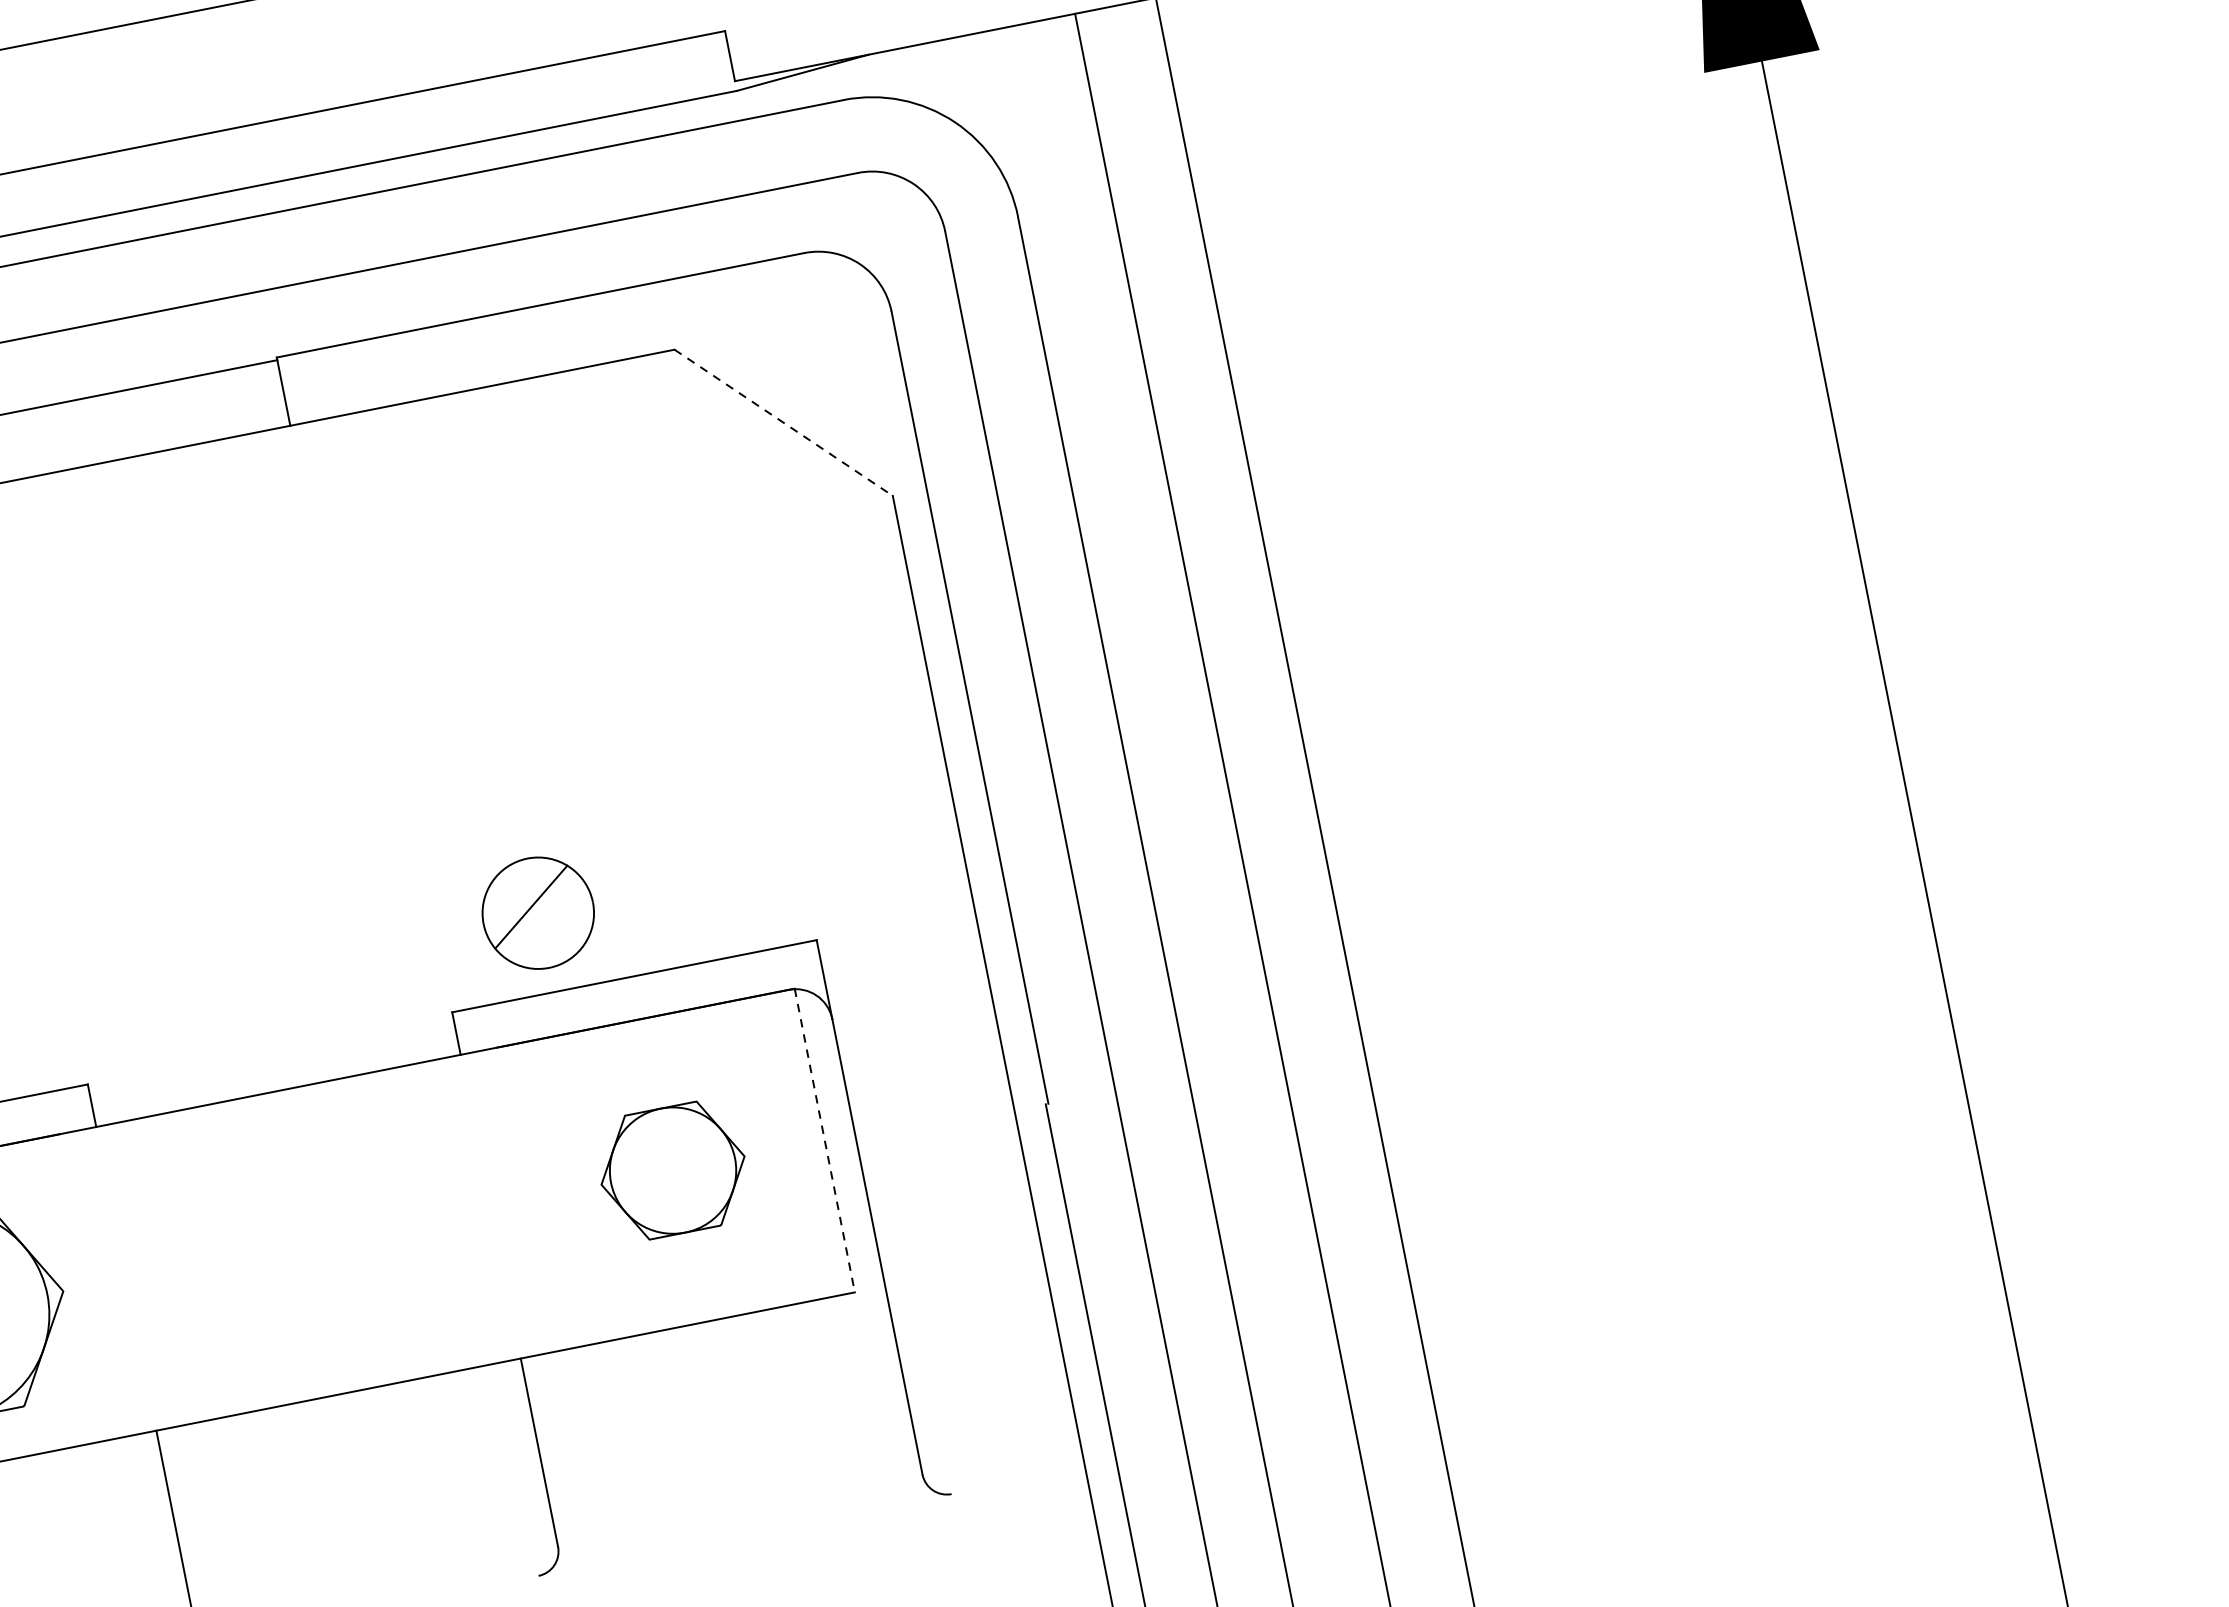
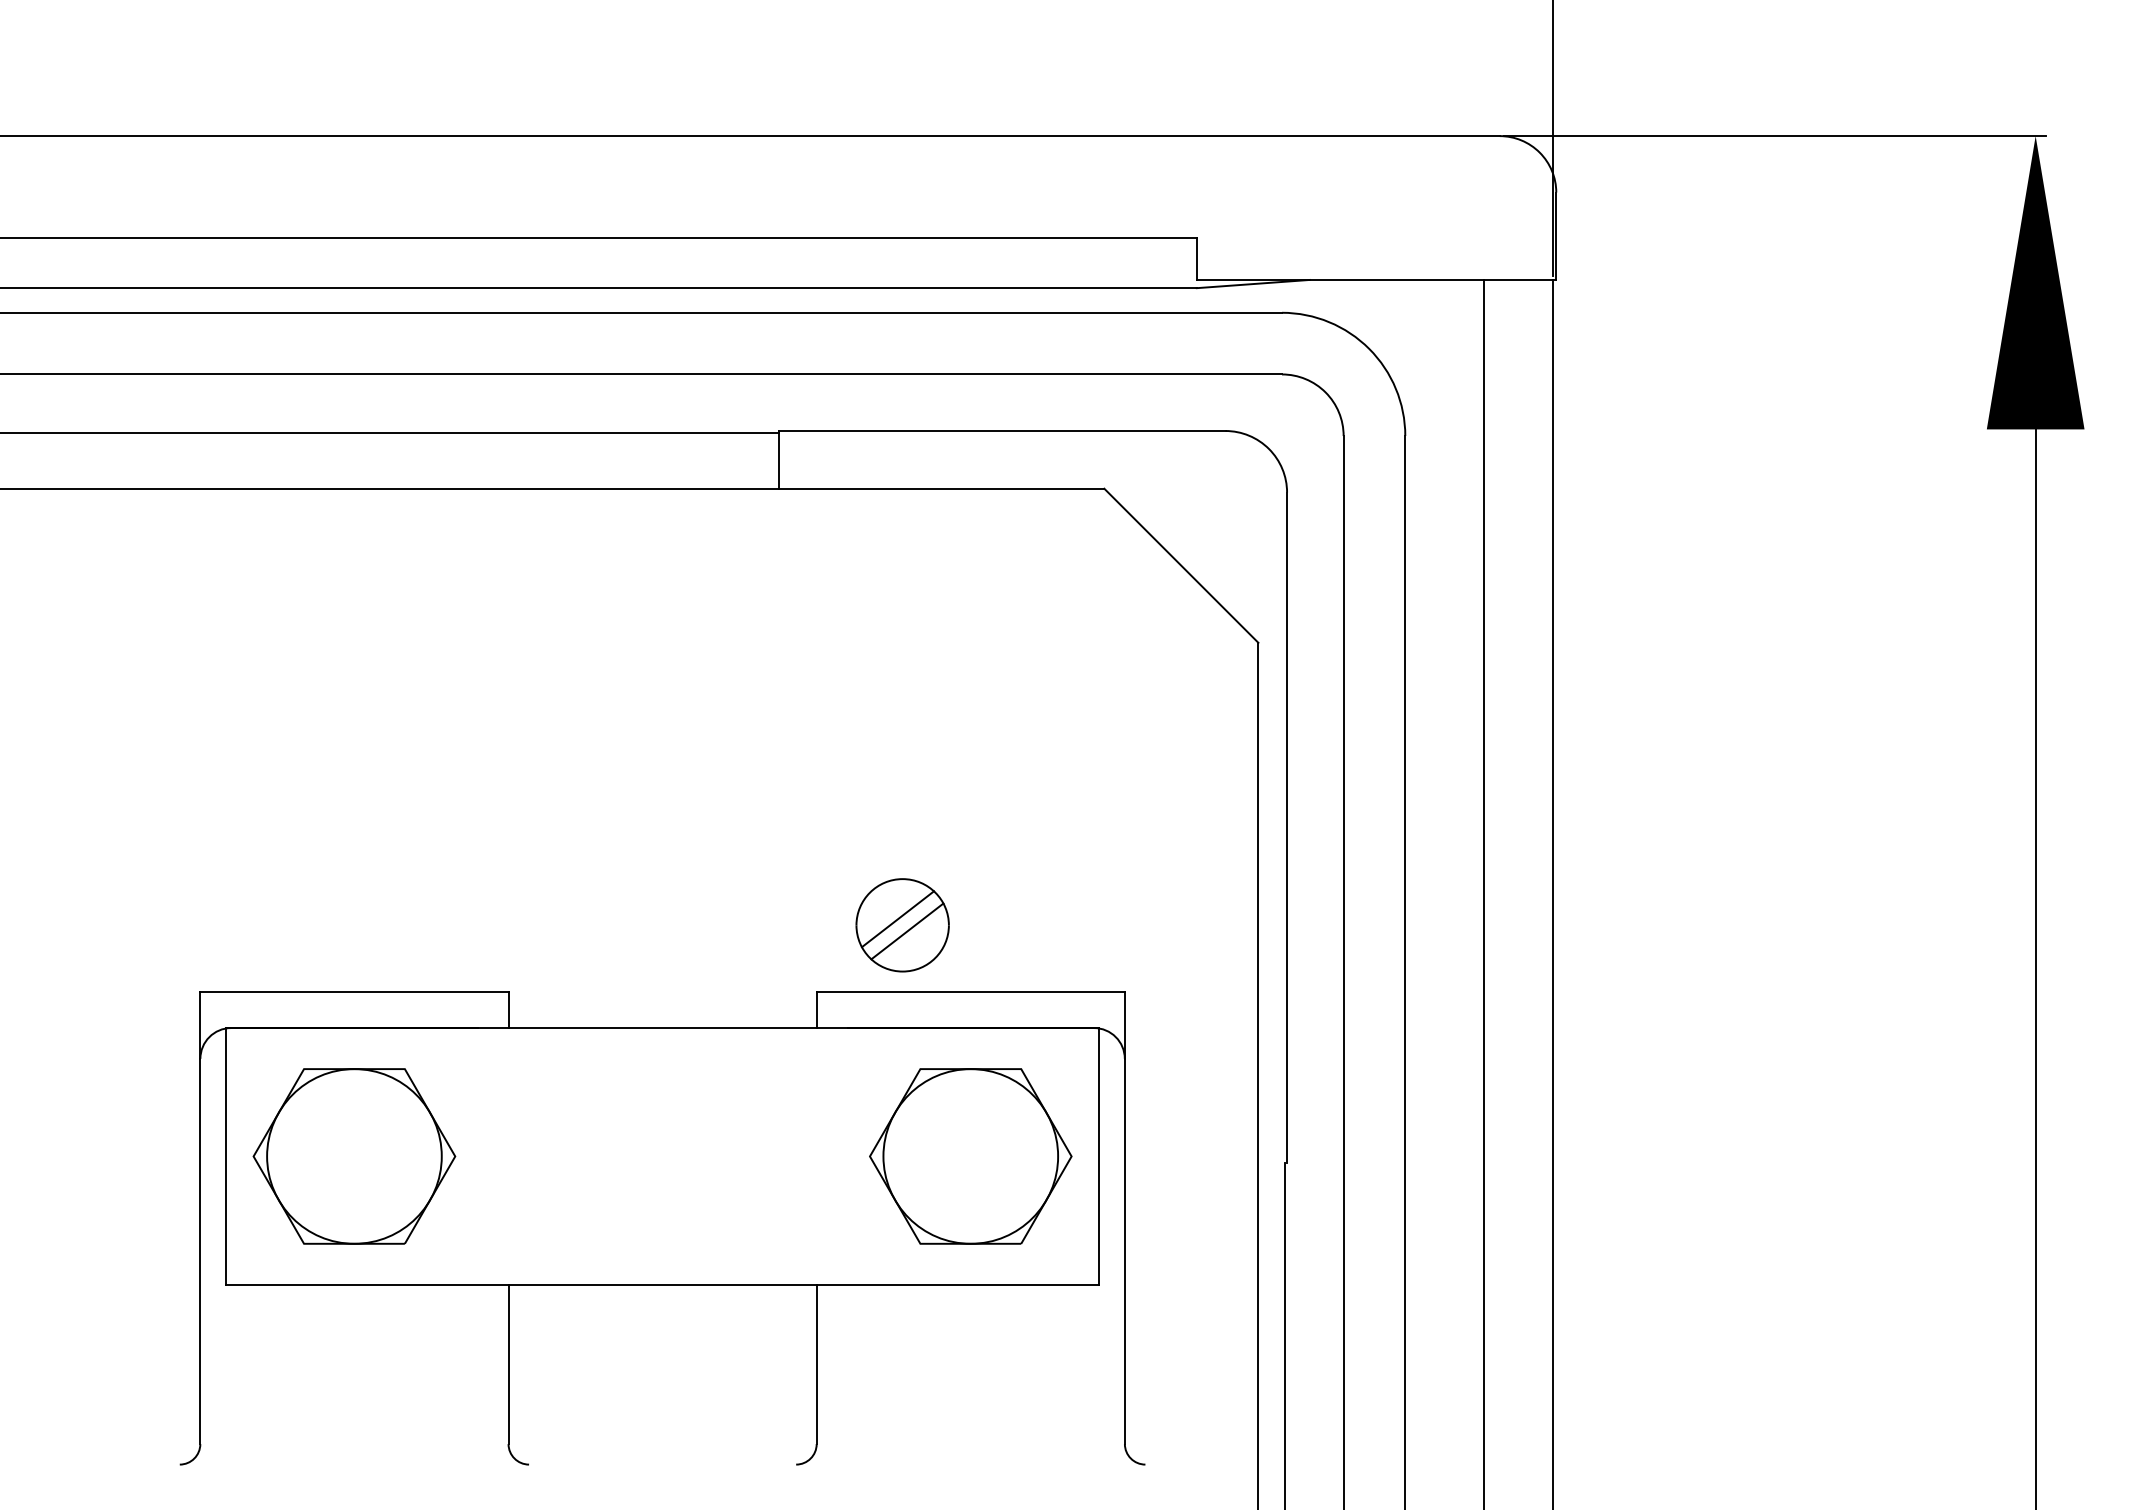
line: (783, 422) -> (1181, 565), dashed -> solid
line: (545, 919) -> (907, 931), added
line: (825, 1140) -> (1099, 1156), dashed -> solid
part: (672, 1170) -> (970, 1156), size x1.67

